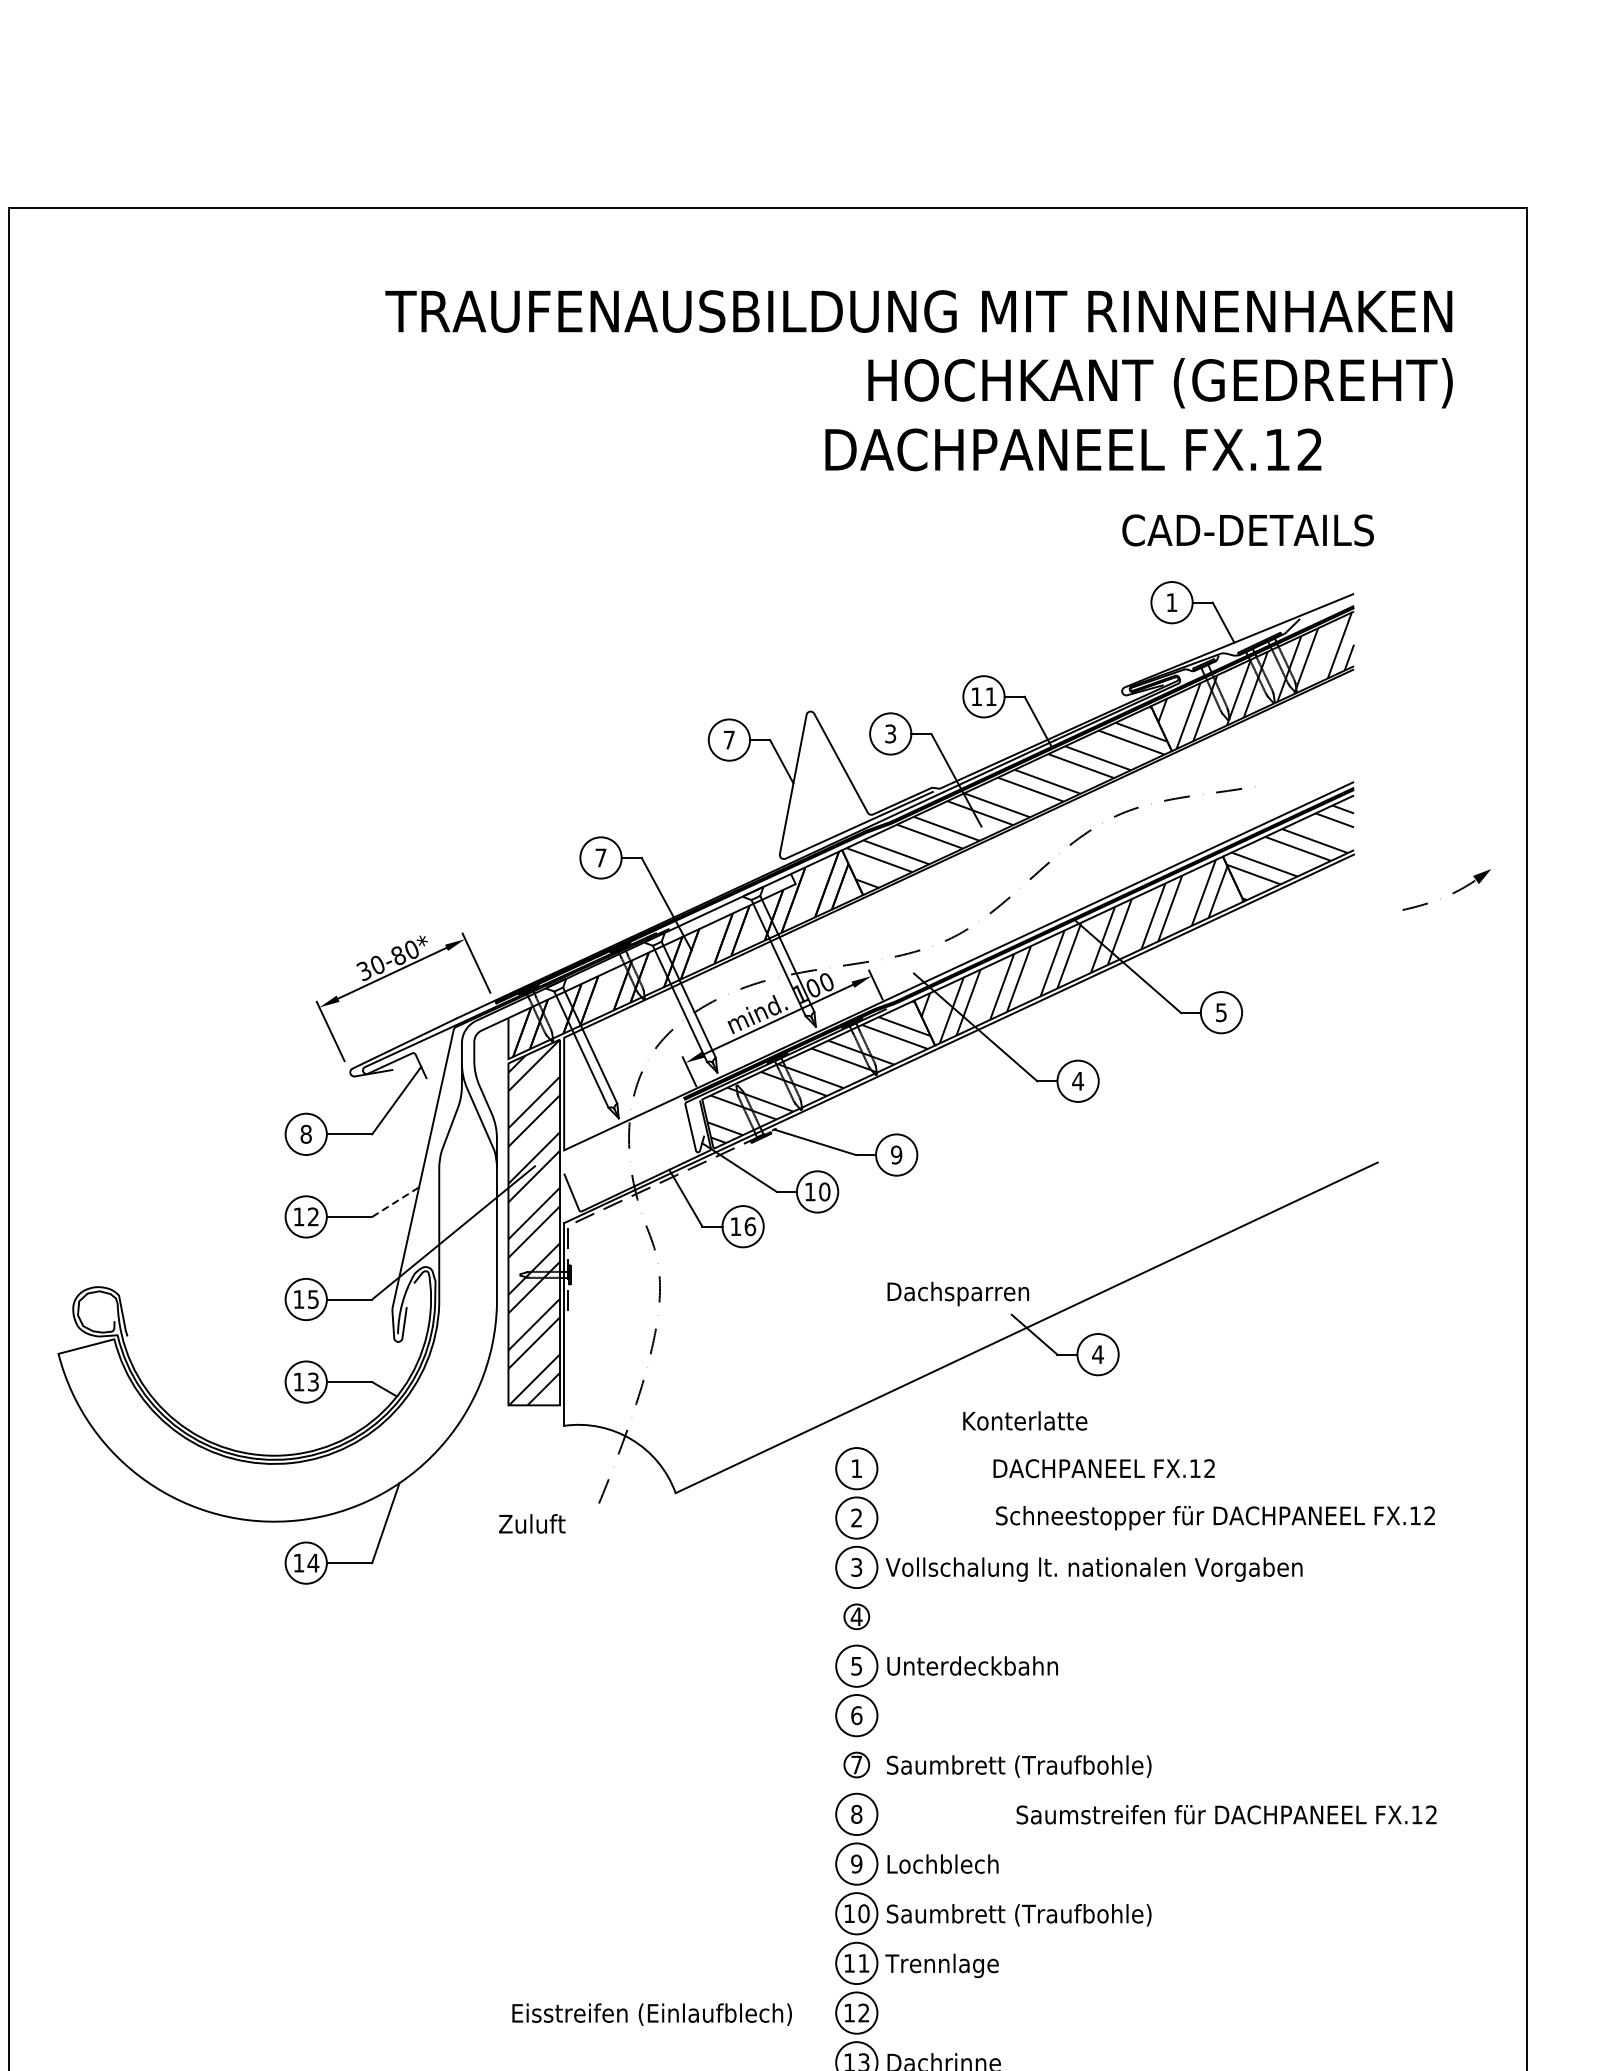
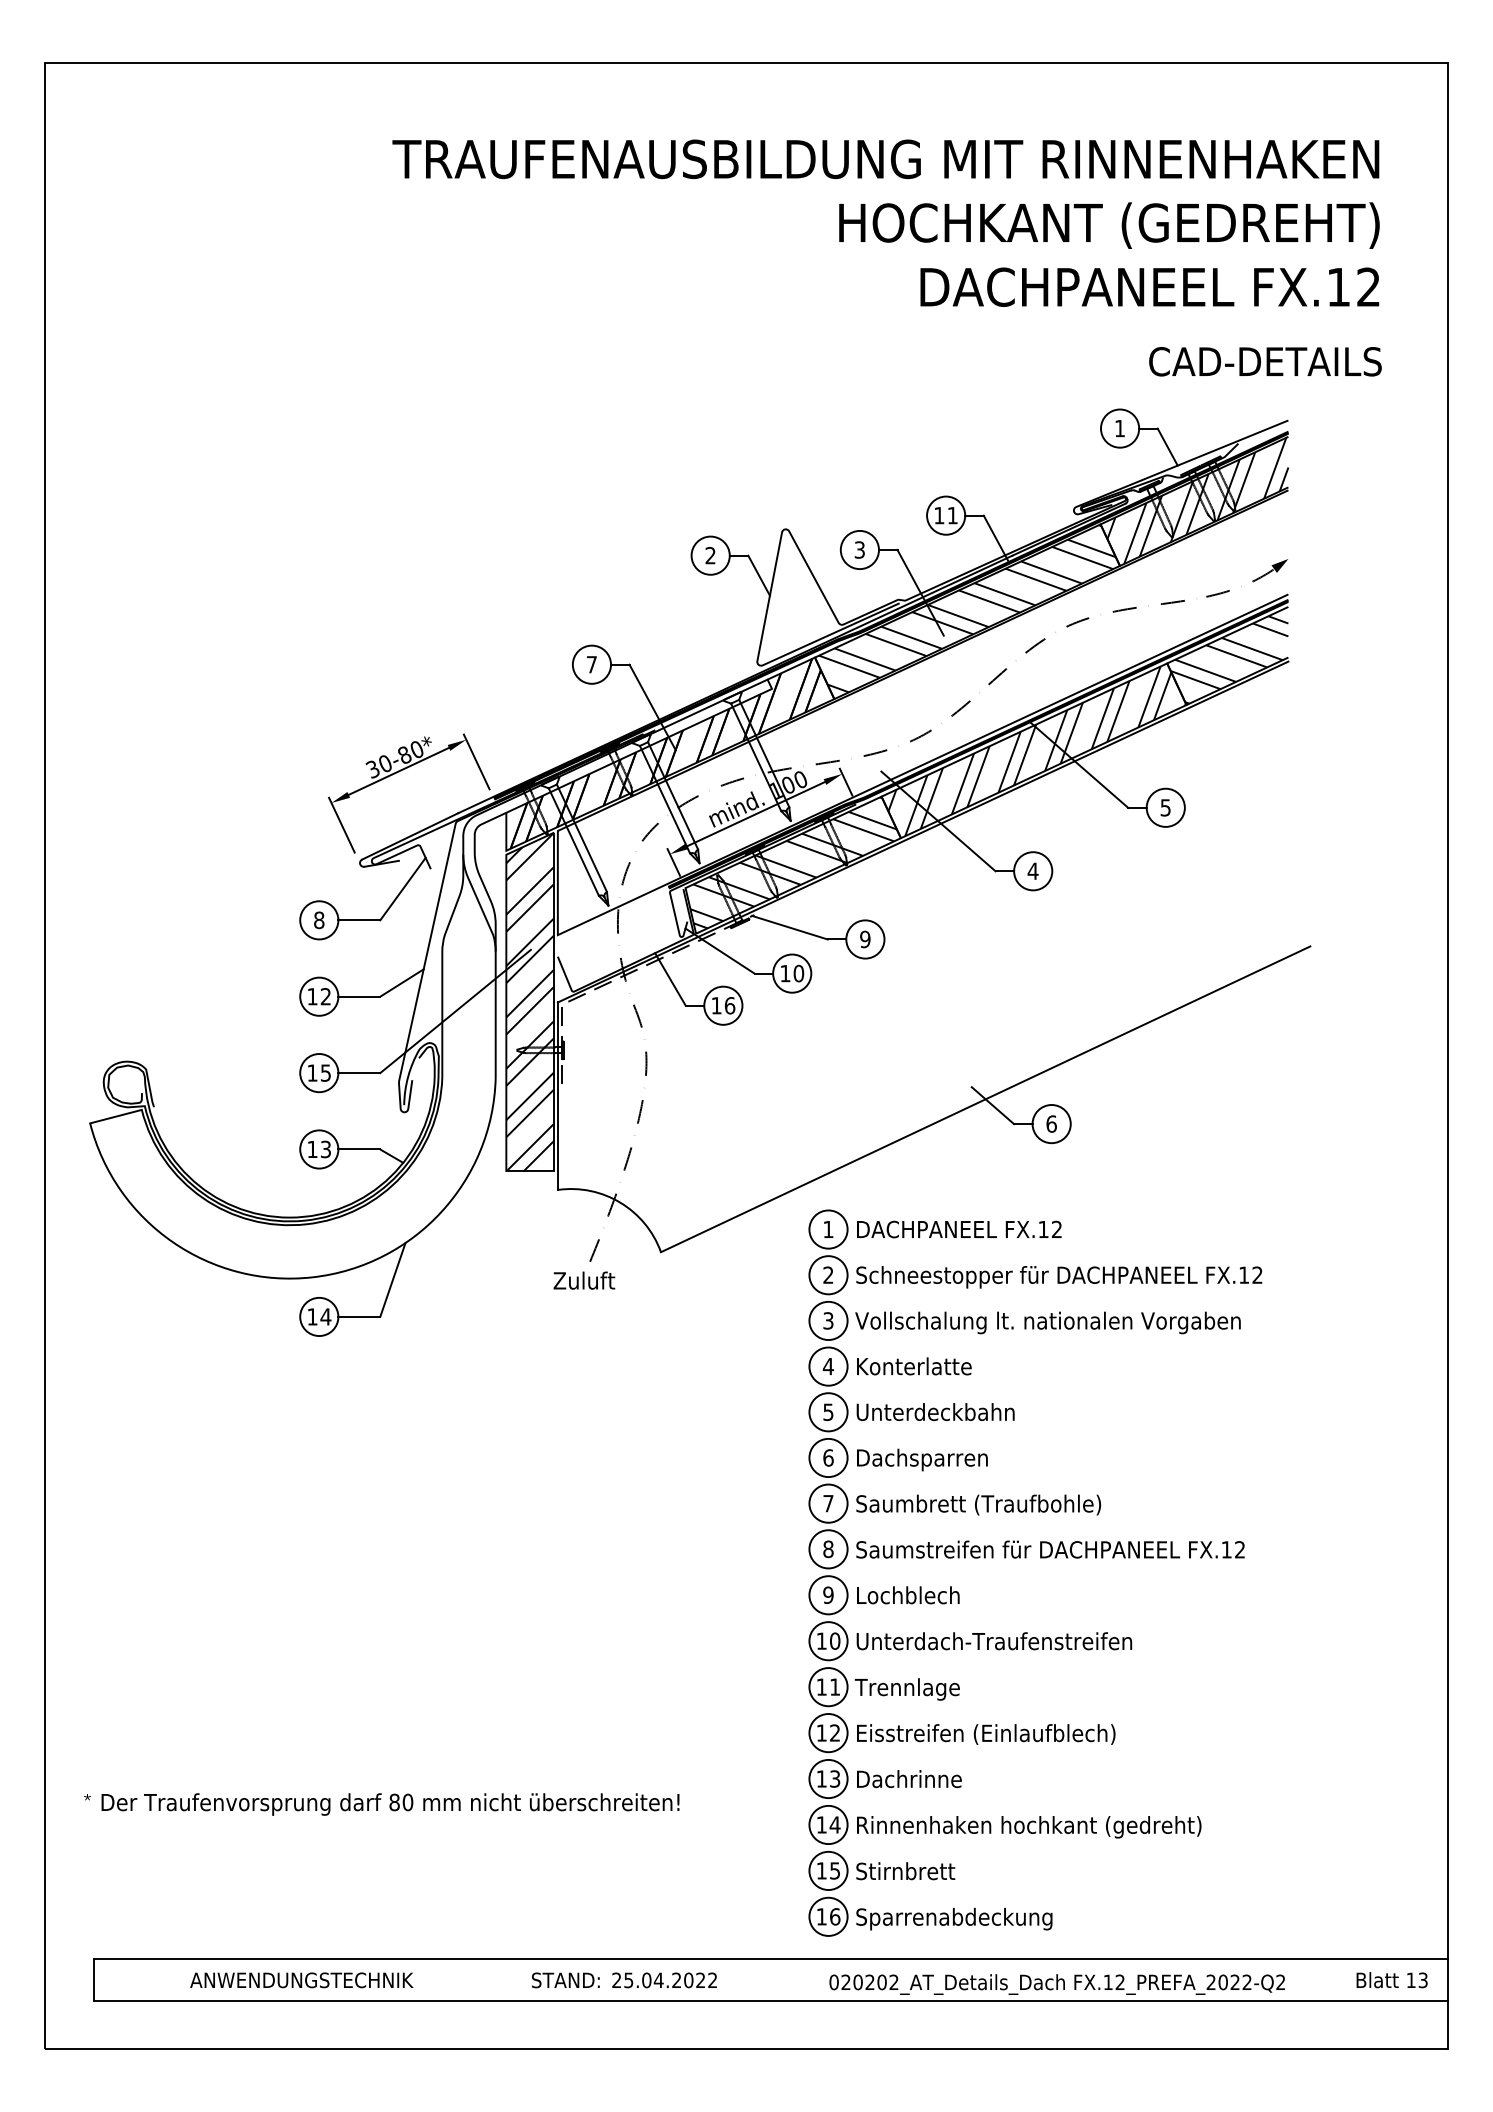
text: (1073, 449) -> (1149, 286), moved
text: (1248, 530) -> (1265, 361), moved
text: (729, 739) -> (710, 555), 7 -> 2
part: (1452, 892) -> (1252, 580), moved
line: (395, 1202) -> (401, 983), dashed -> solid
text: (958, 1293) -> (922, 1459), moved
text: (1097, 1353) -> (1051, 1123), 4 -> 6
text: (1025, 1421) -> (914, 1366), moved
text: (1104, 1468) -> (959, 1229), moved
text: (1215, 1518) -> (1059, 1277), moved
text: (532, 1523) -> (584, 1280), moved
circle: (856, 1616) -> (828, 1366), size x1.67
circle: (856, 1764) -> (828, 1503), size x1.67
text: (1226, 1814) -> (1050, 1549), moved
text: (1036, 1915) -> (994, 1642), Saumbrett (Traufbohle) -> Unterdach-Traufenstreifen
text: (652, 2014) -> (986, 1734), moved

